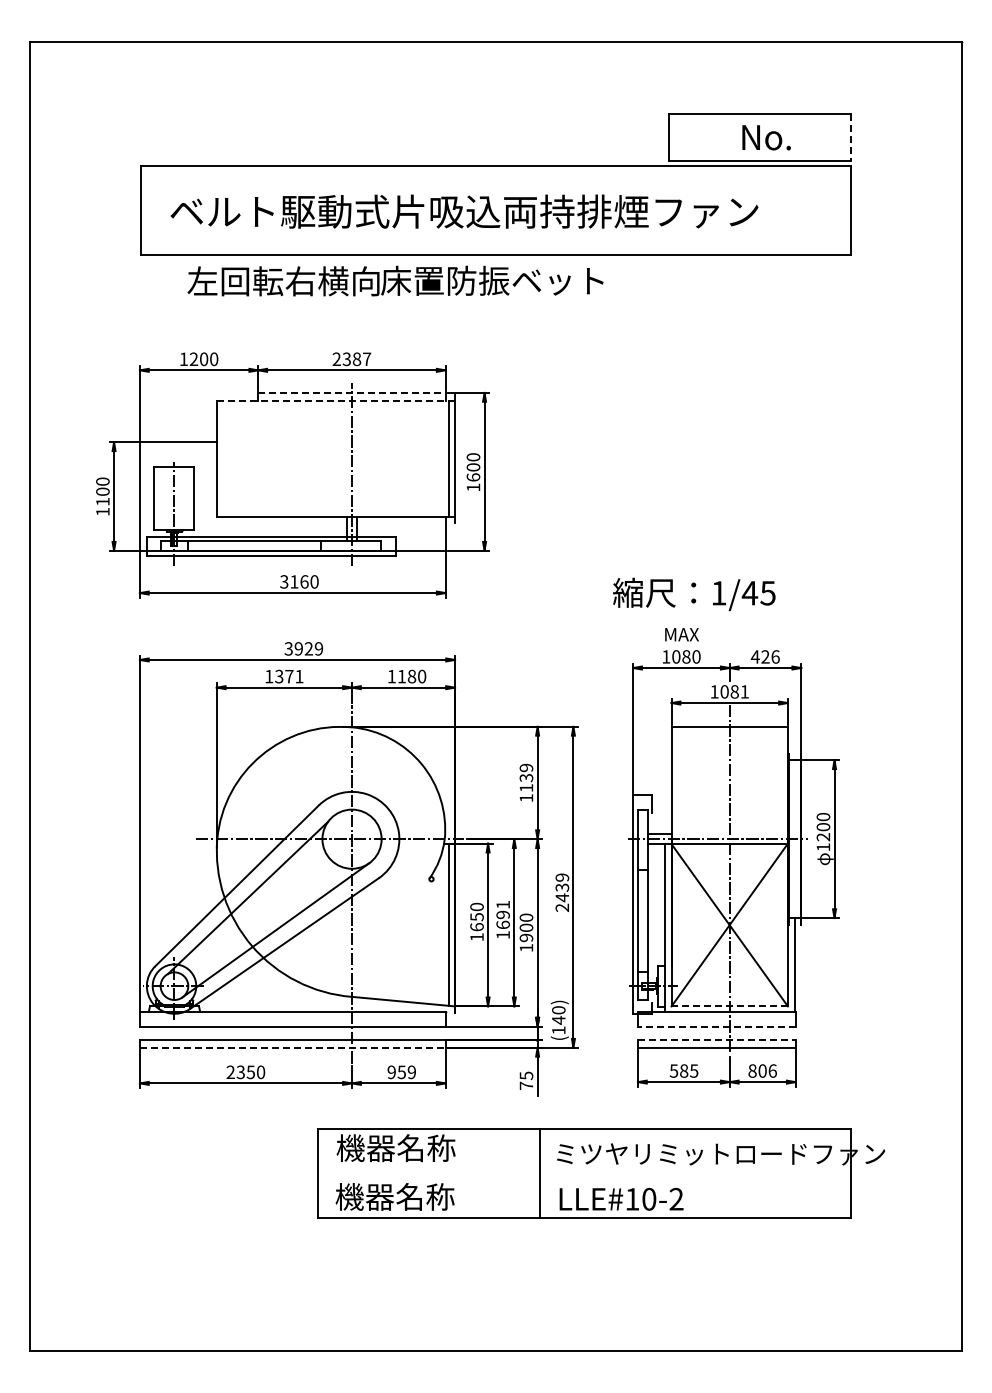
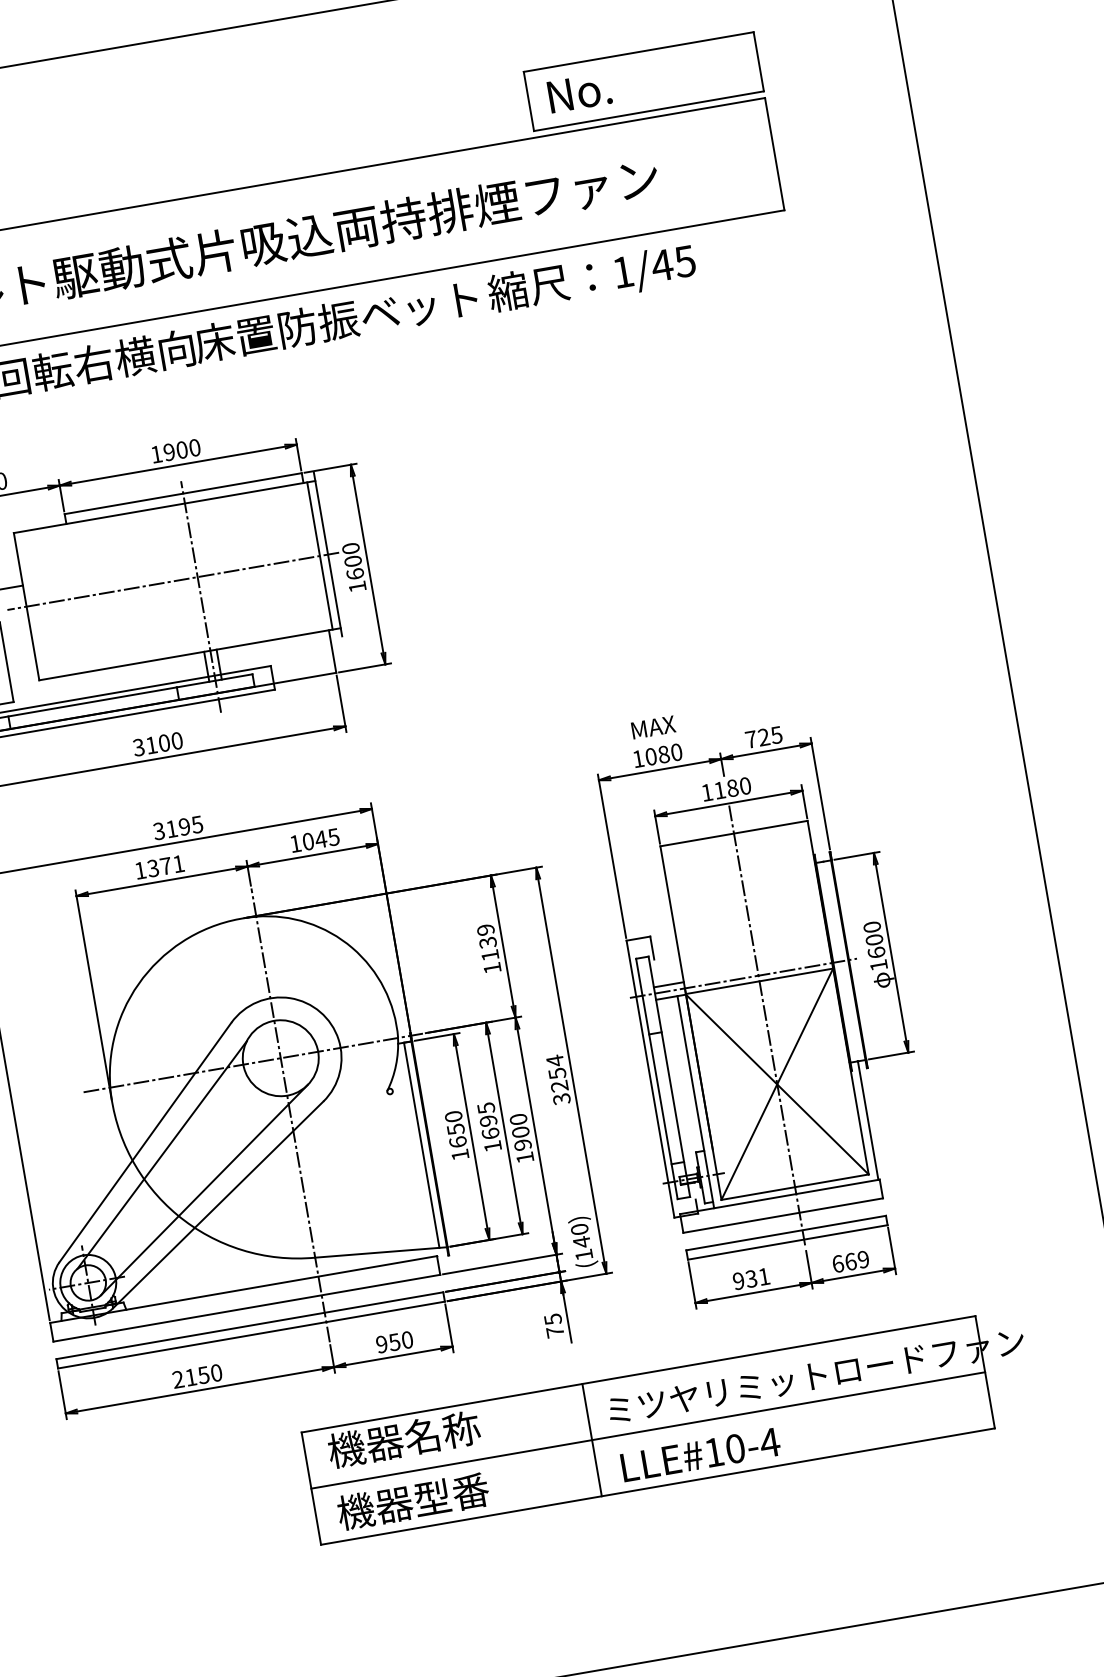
text: (766, 137) -> (579, 92), moved
line: (851, 138) -> (759, 62), dashed -> solid
text: (351, 359) -> (175, 451), 2387 -> 1900
line: (352, 392) -> (183, 493), dashed -> solid
line: (335, 400) -> (164, 506), dashed -> solid
line: (332, 458) -> (172, 580), added
text: (304, 581) -> (164, 742), 3160 -> 3100
text: (694, 594) -> (592, 279), moved
text: (308, 648) -> (184, 826), 3929 -> 3195
text: (764, 656) -> (762, 736), 426 -> 725
text: (411, 676) -> (320, 839), 1180 -> 1045
text: (734, 691) -> (732, 787), 1081 -> 1180
text: (823, 837) -> (876, 953), 1200 -> 1600
text: (562, 892) -> (558, 1079), 2439 -> 3254
text: (502, 904) -> (485, 1107), 1691 -> 1695
line: (729, 1006) -> (794, 1187), dashed -> solid
line: (716, 1026) -> (782, 1215), dashed -> solid
line: (716, 1040) -> (785, 1233), dashed -> solid
line: (292, 1047) -> (250, 1334), dashed -> solid
text: (683, 1070) -> (750, 1278), 585 -> 931
text: (762, 1070) -> (850, 1261), 806 -> 669
text: (240, 1072) -> (190, 1377), 2350 -> 2150
text: (411, 1072) -> (406, 1340), 959 -> 950
line: (584, 1173) -> (647, 1430), added
text: (425, 1196) -> (451, 1494), 機器名称 -> 機器型番
text: (676, 1198) -> (769, 1441), LLE#10-2 -> LLE#10-4

